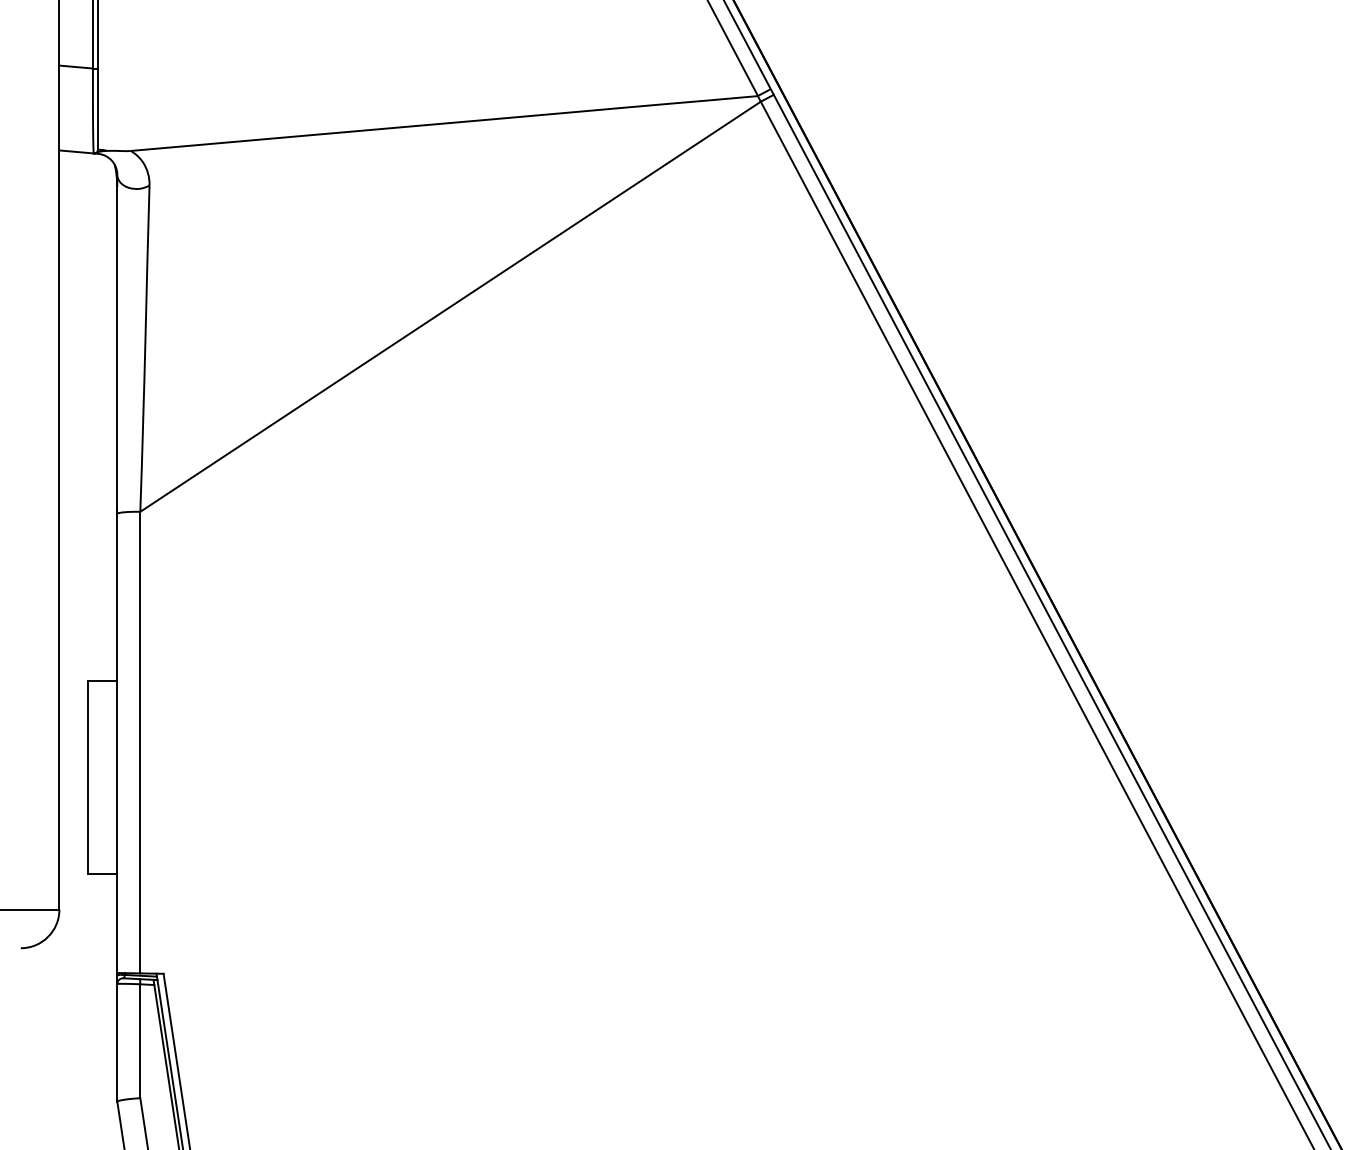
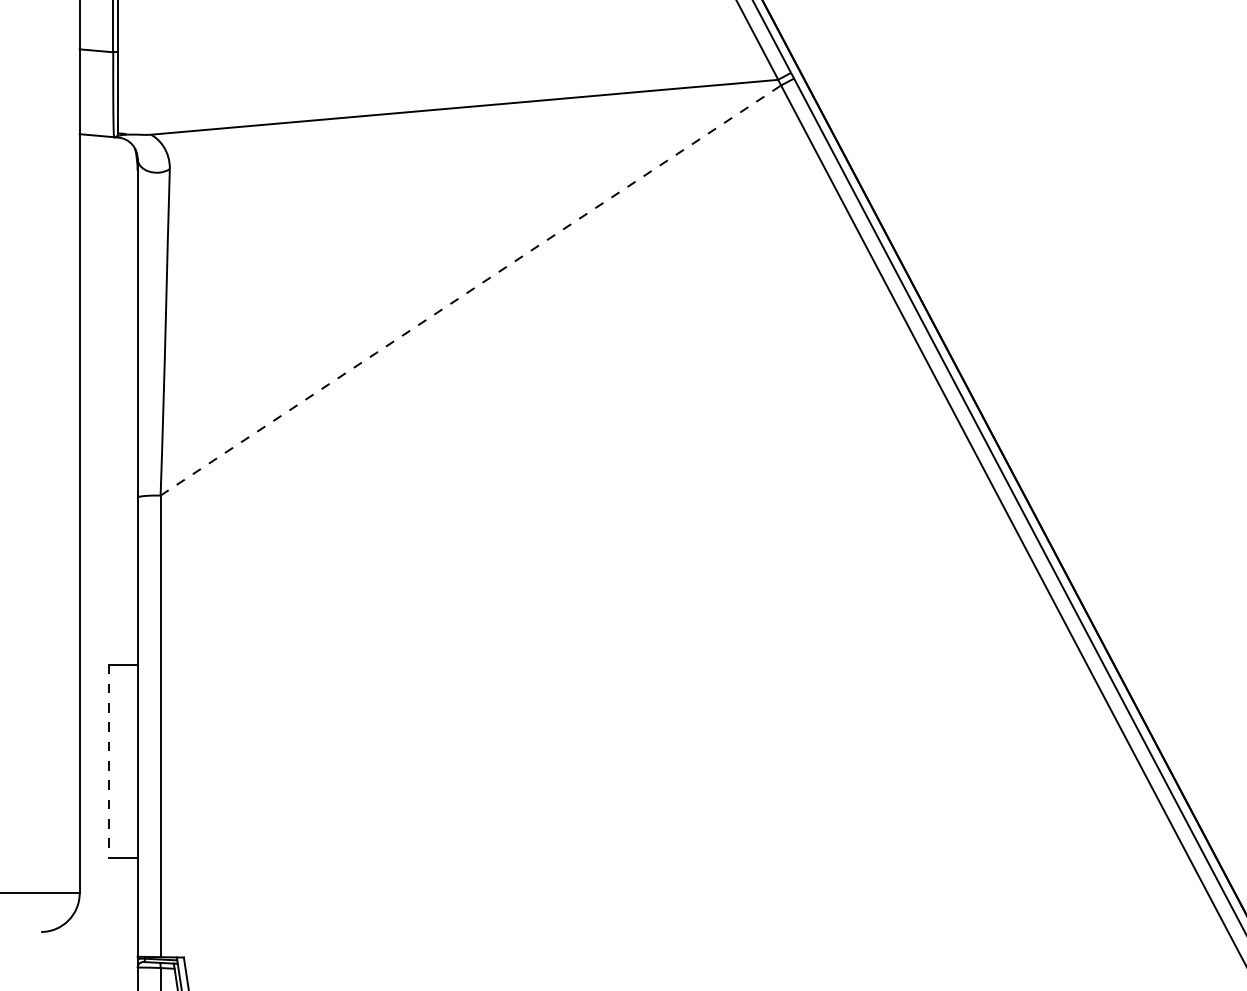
line: (450, 306) -> (470, 290), solid -> dashed
line: (88, 777) -> (108, 761), solid -> dashed

